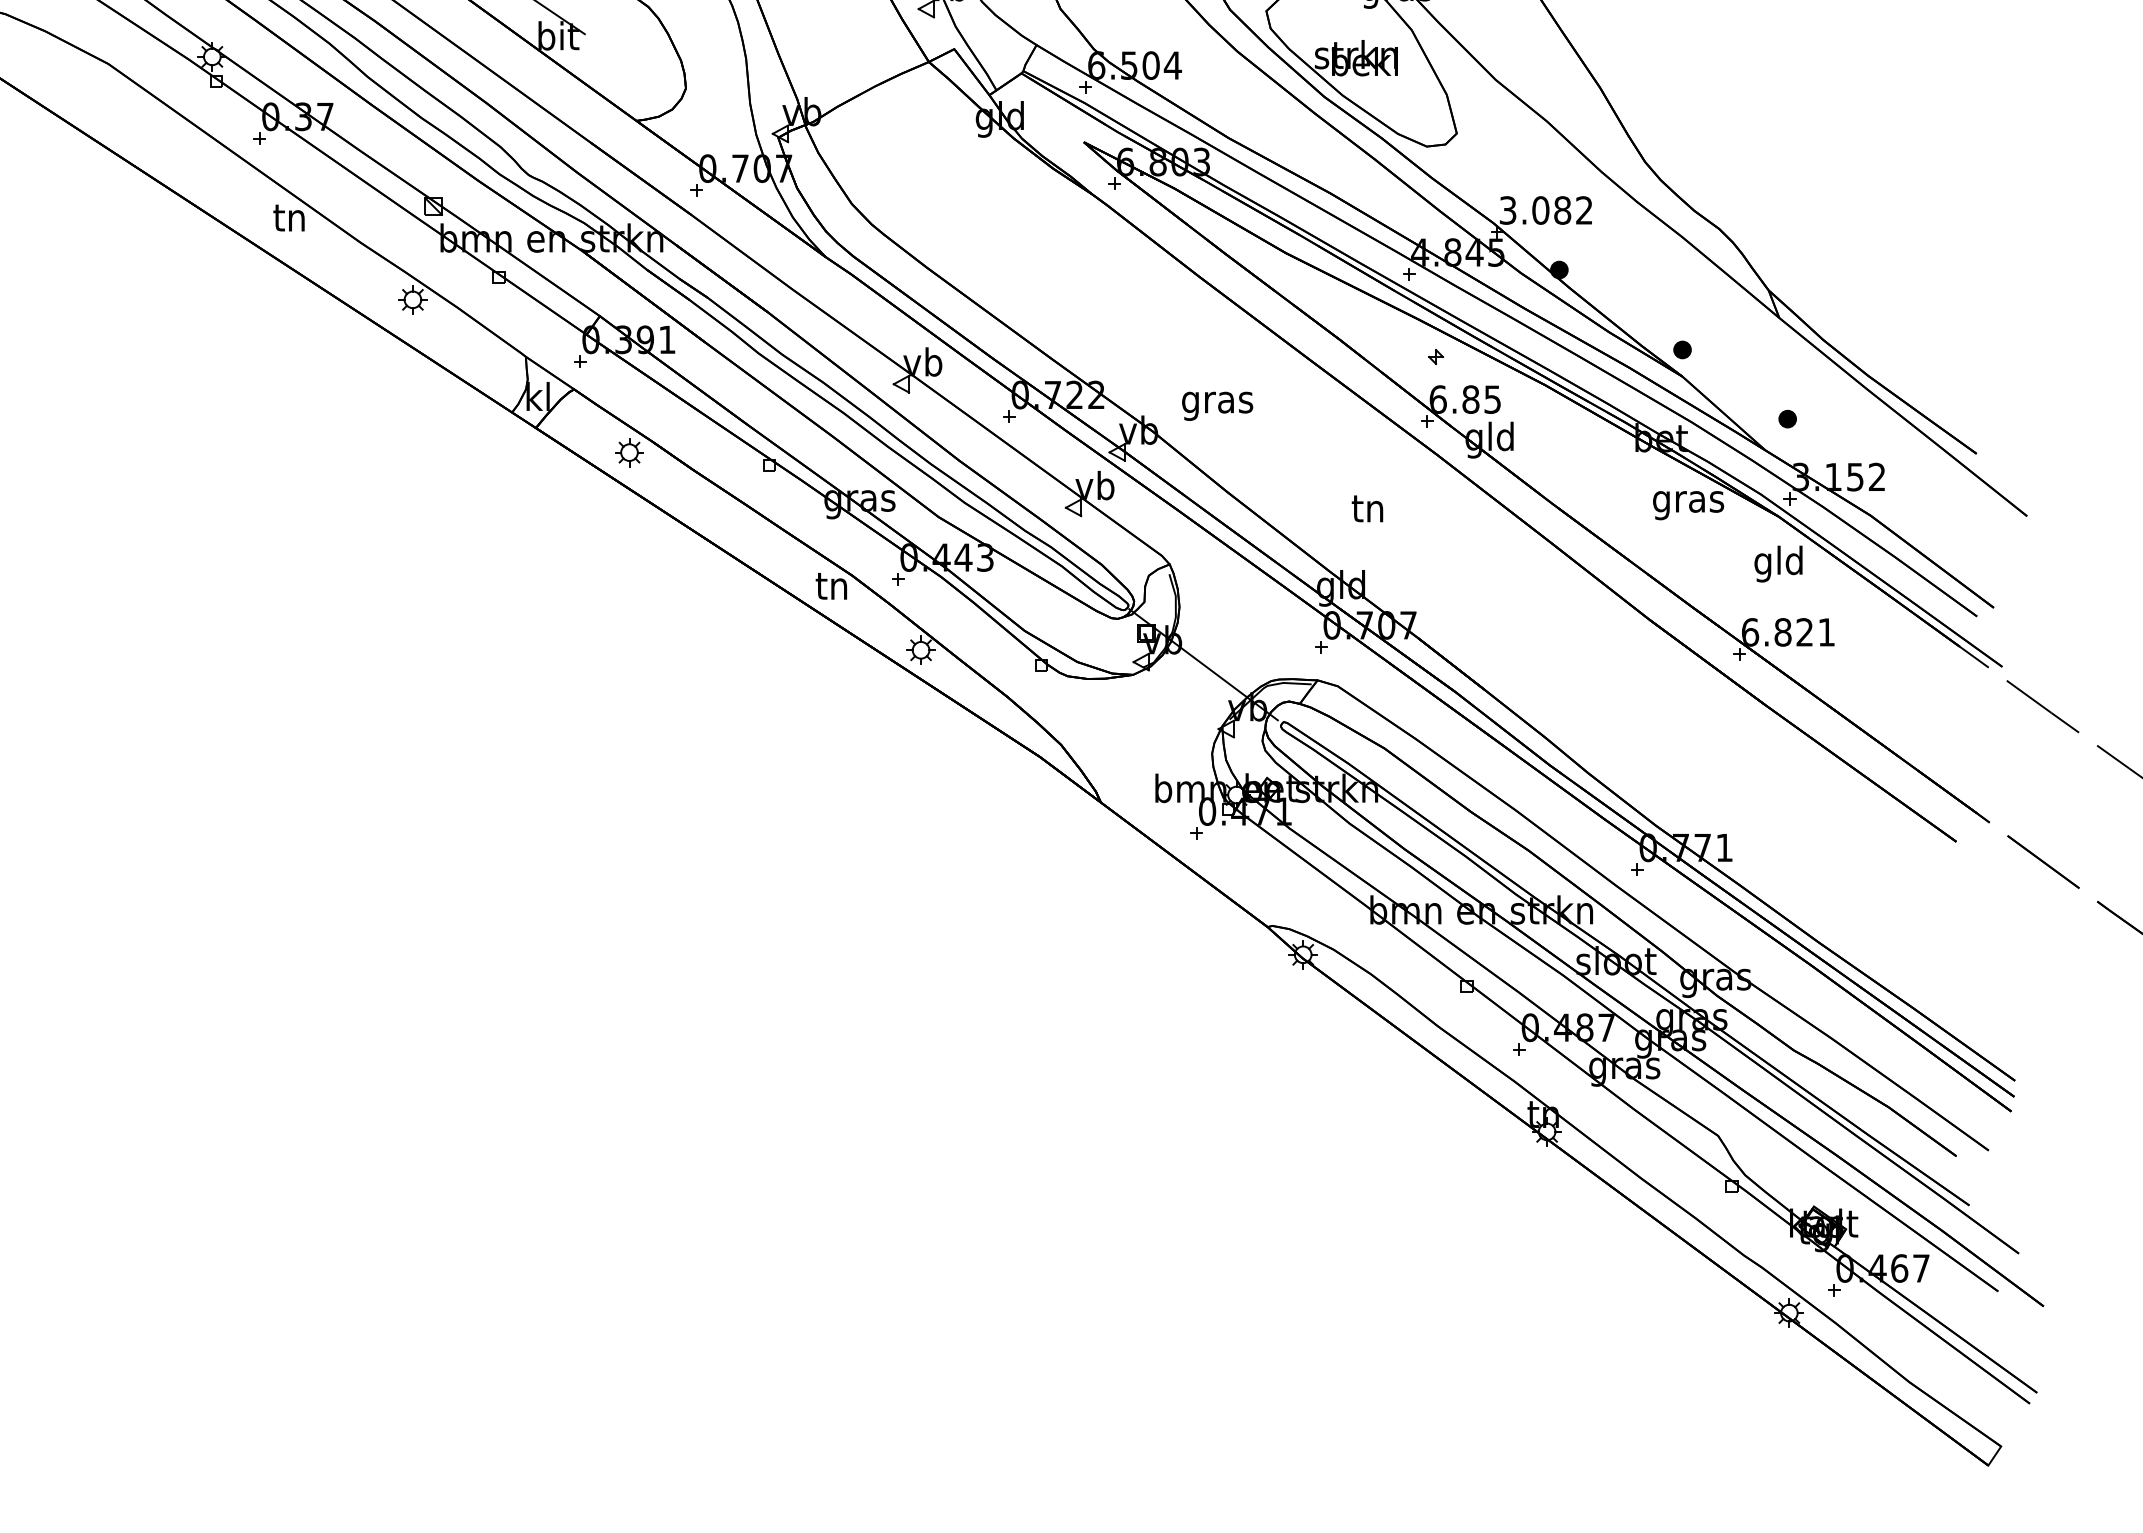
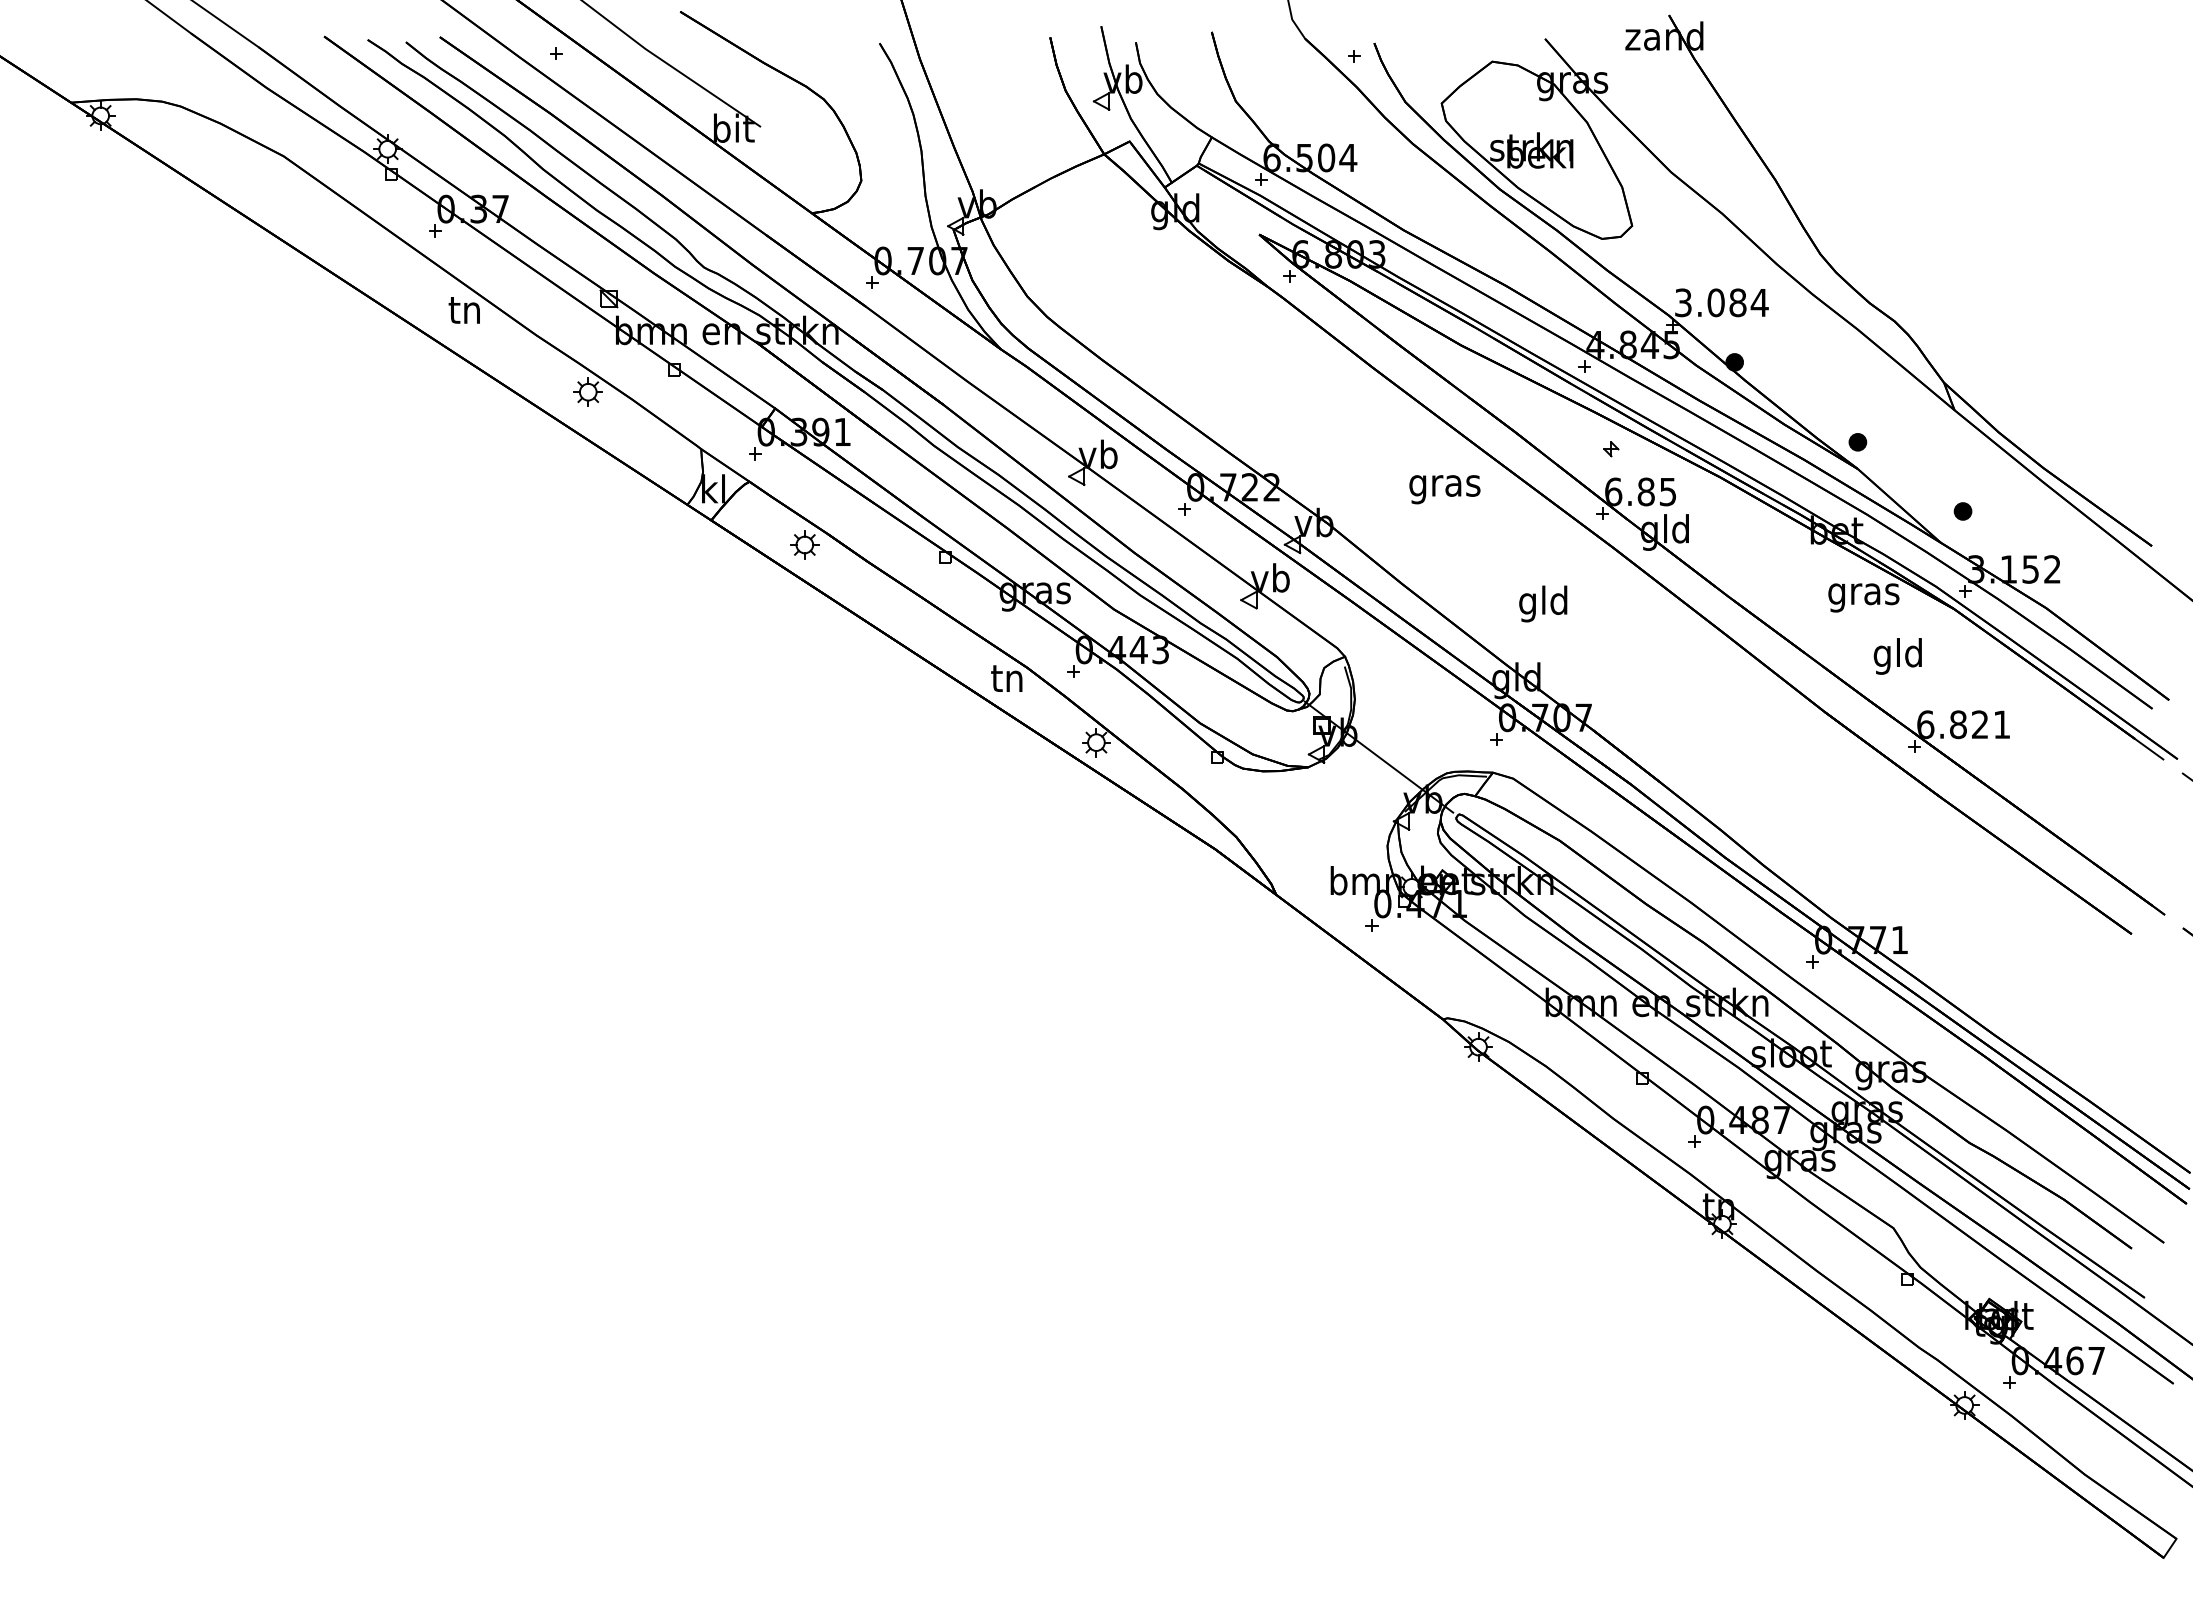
text: (1584, 210) -> (1759, 302), 3.082 -> 3.084
text: (1217, 406) -> (1444, 489), moved
text: (1368, 511) -> (1543, 603), tn -> gld
text: (1778, 564) -> (1897, 656), moved

